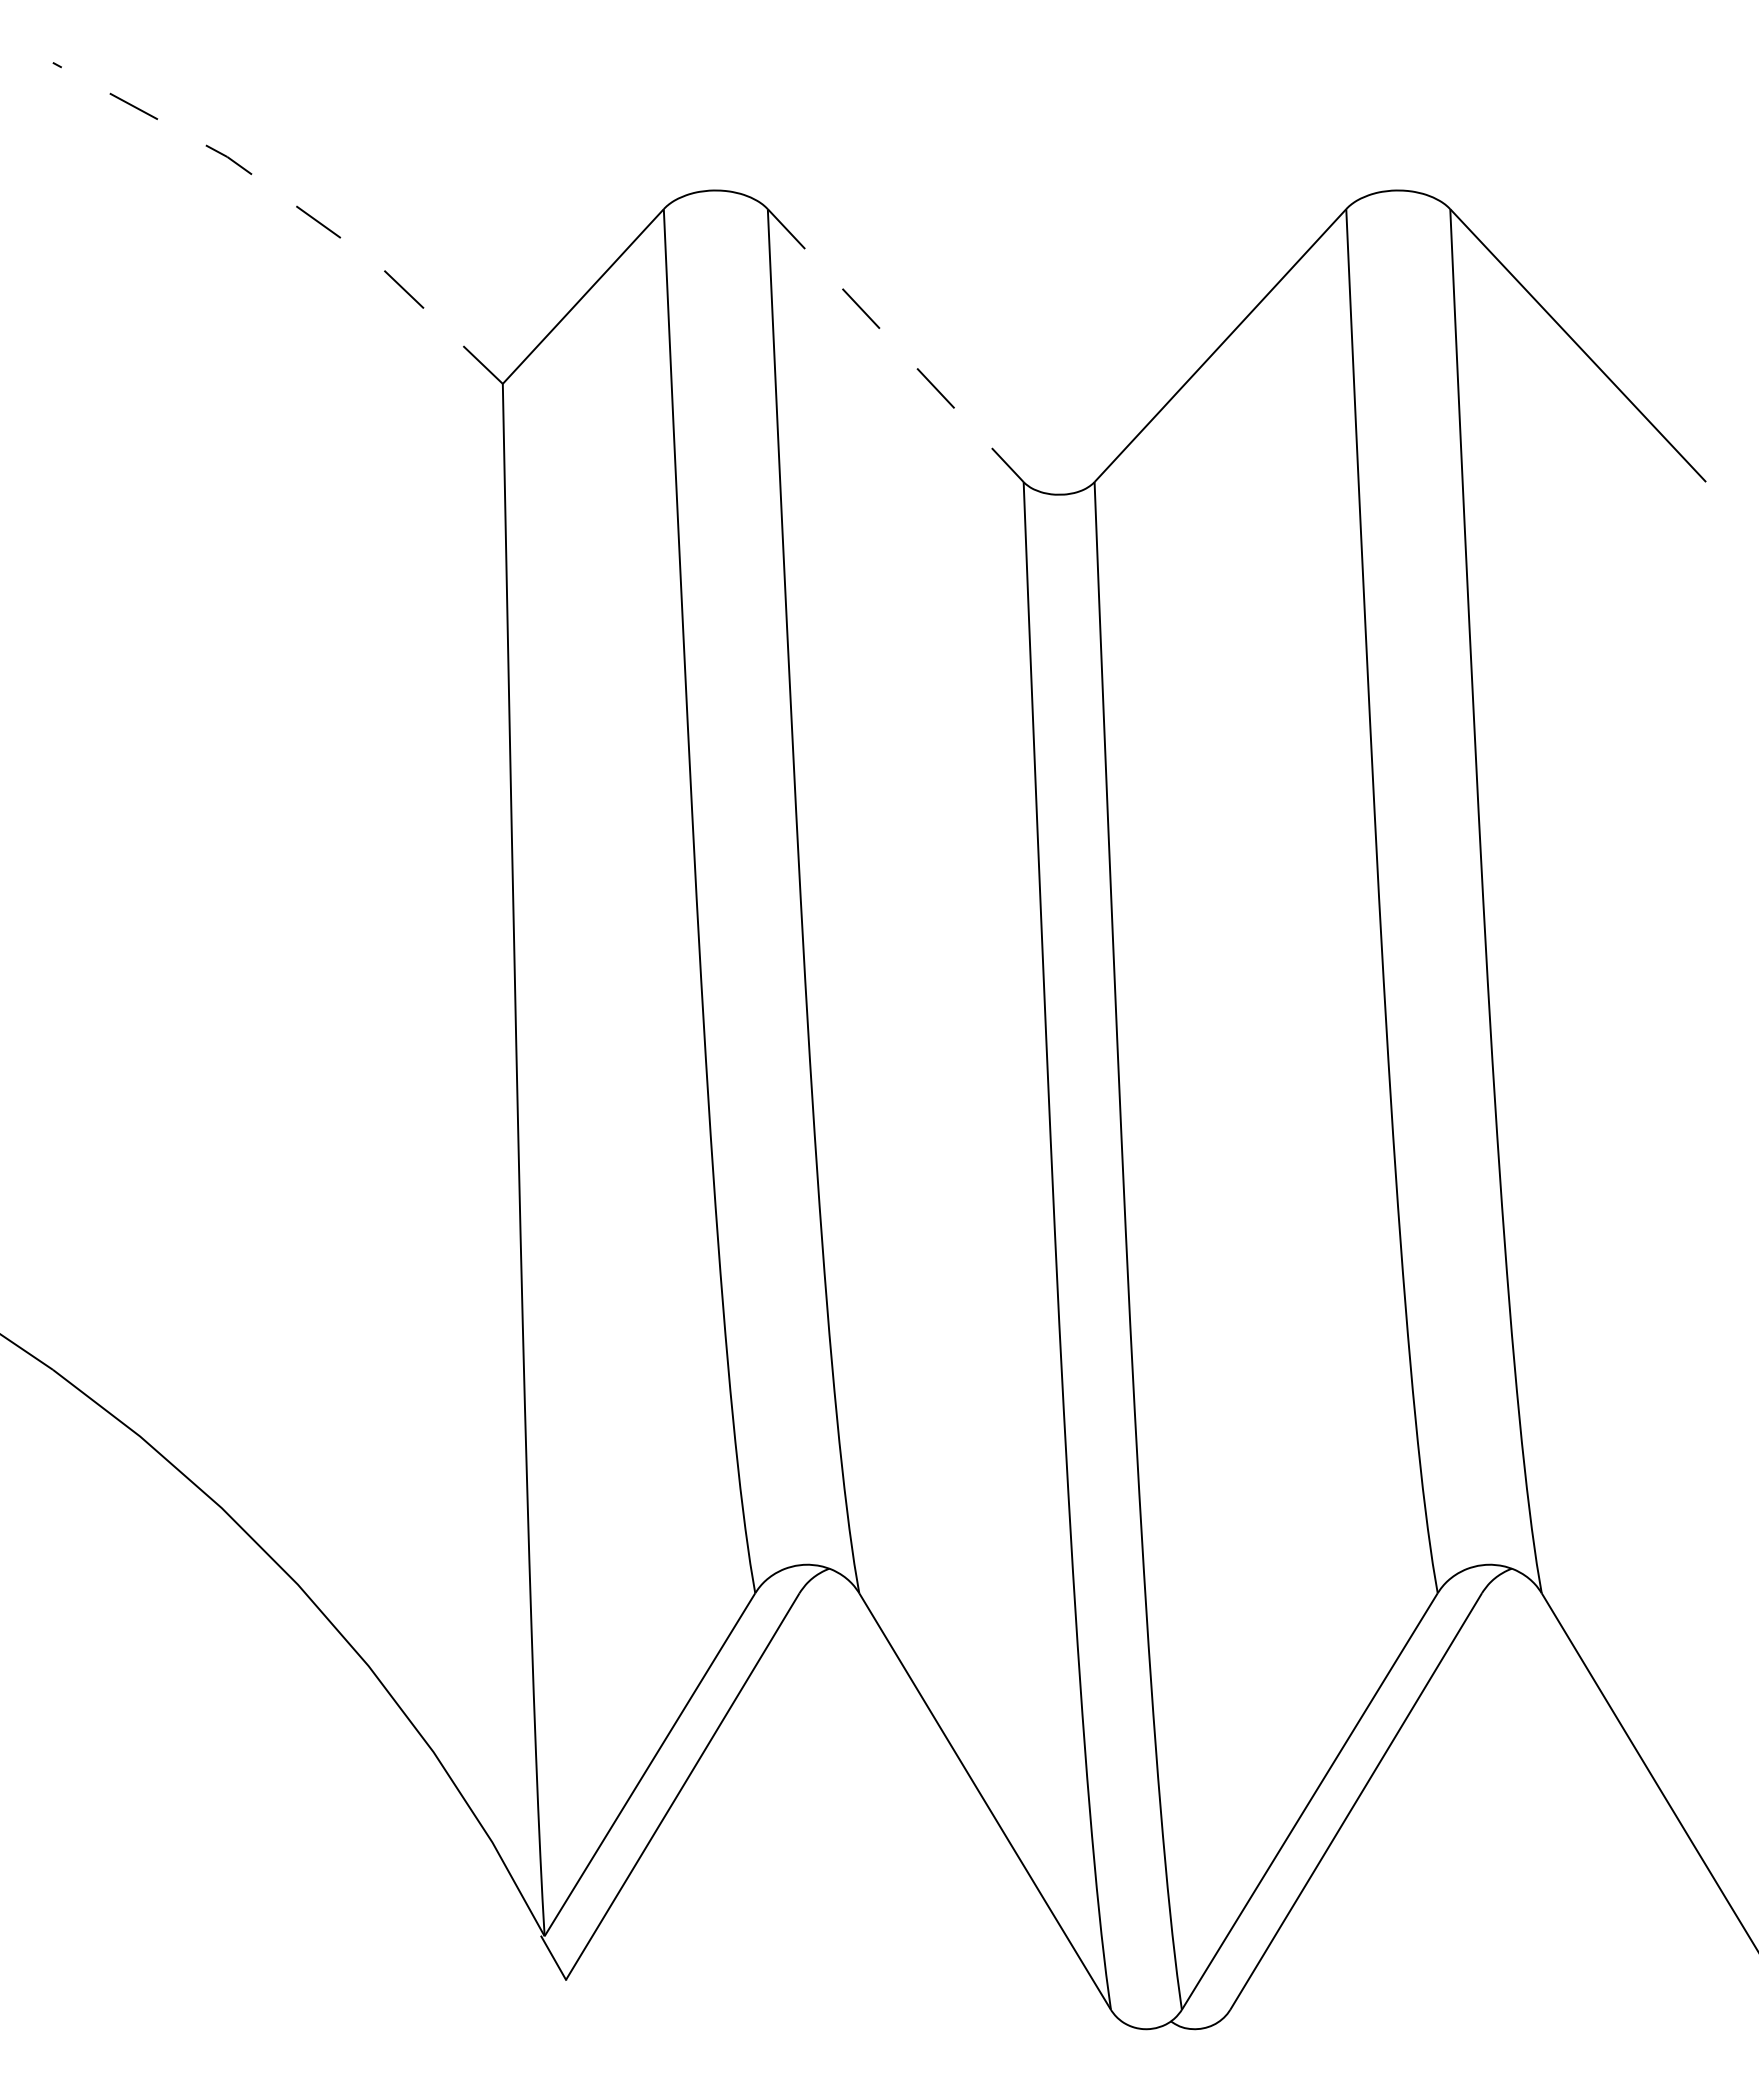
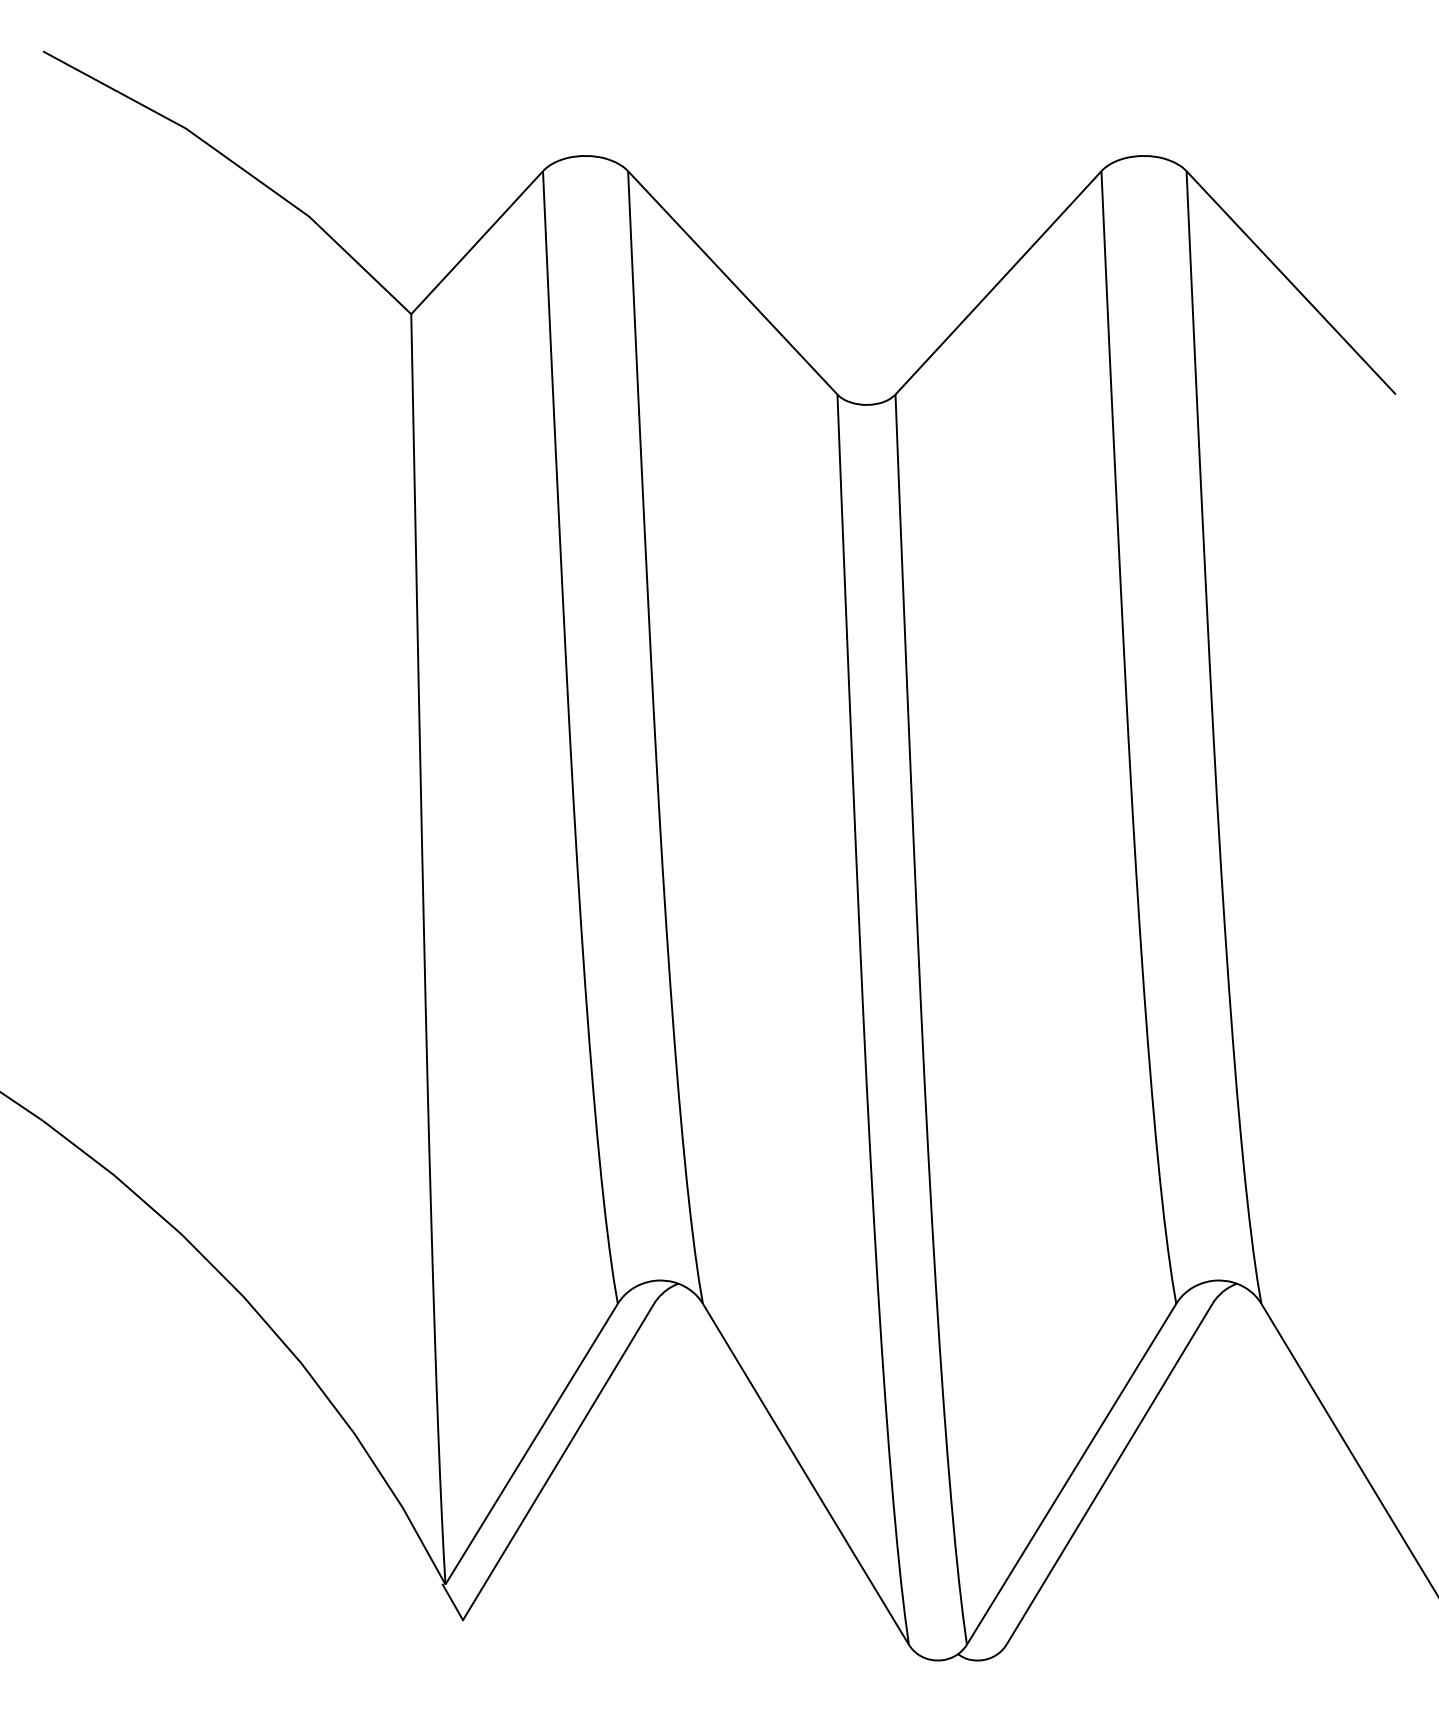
line: (292, 203) -> (239, 166), dashed -> solid
line: (895, 345) -> (732, 282), dashed -> solid

